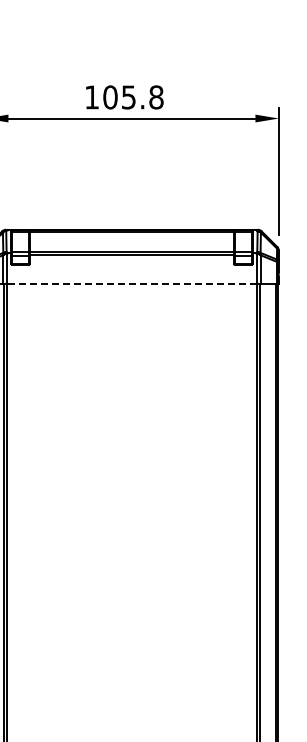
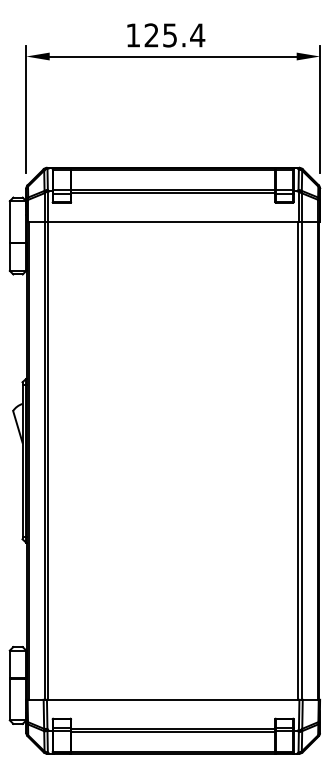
text: (133, 97) -> (174, 35), 105.8 -> 125.4
line: (131, 283) -> (172, 221), dashed -> solid

